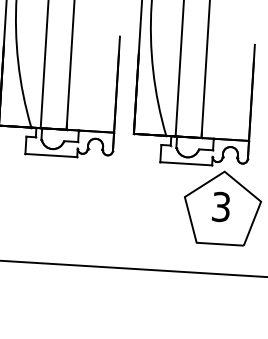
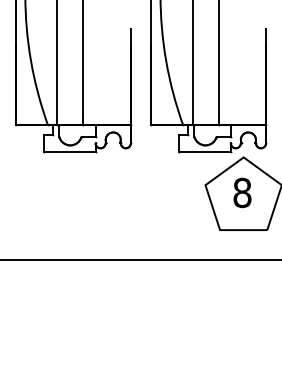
text: (221, 206) -> (242, 192), 3 -> 8

